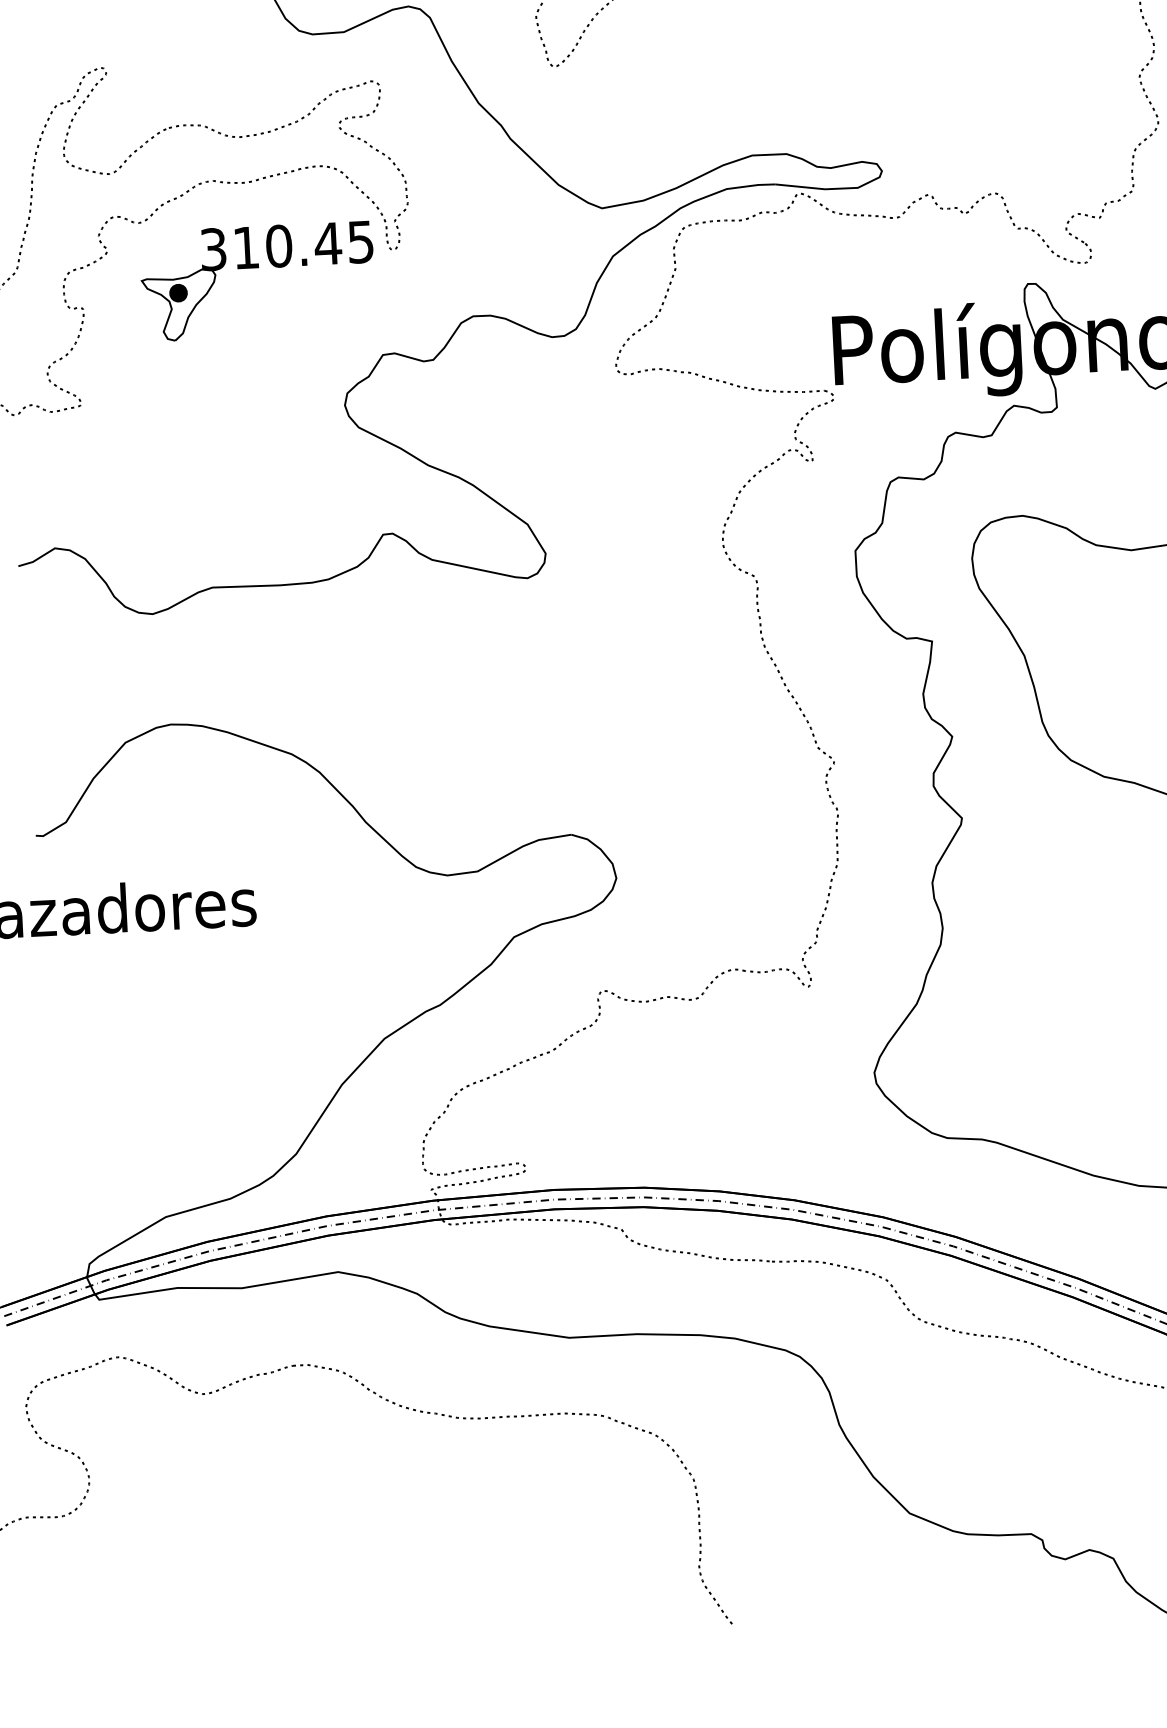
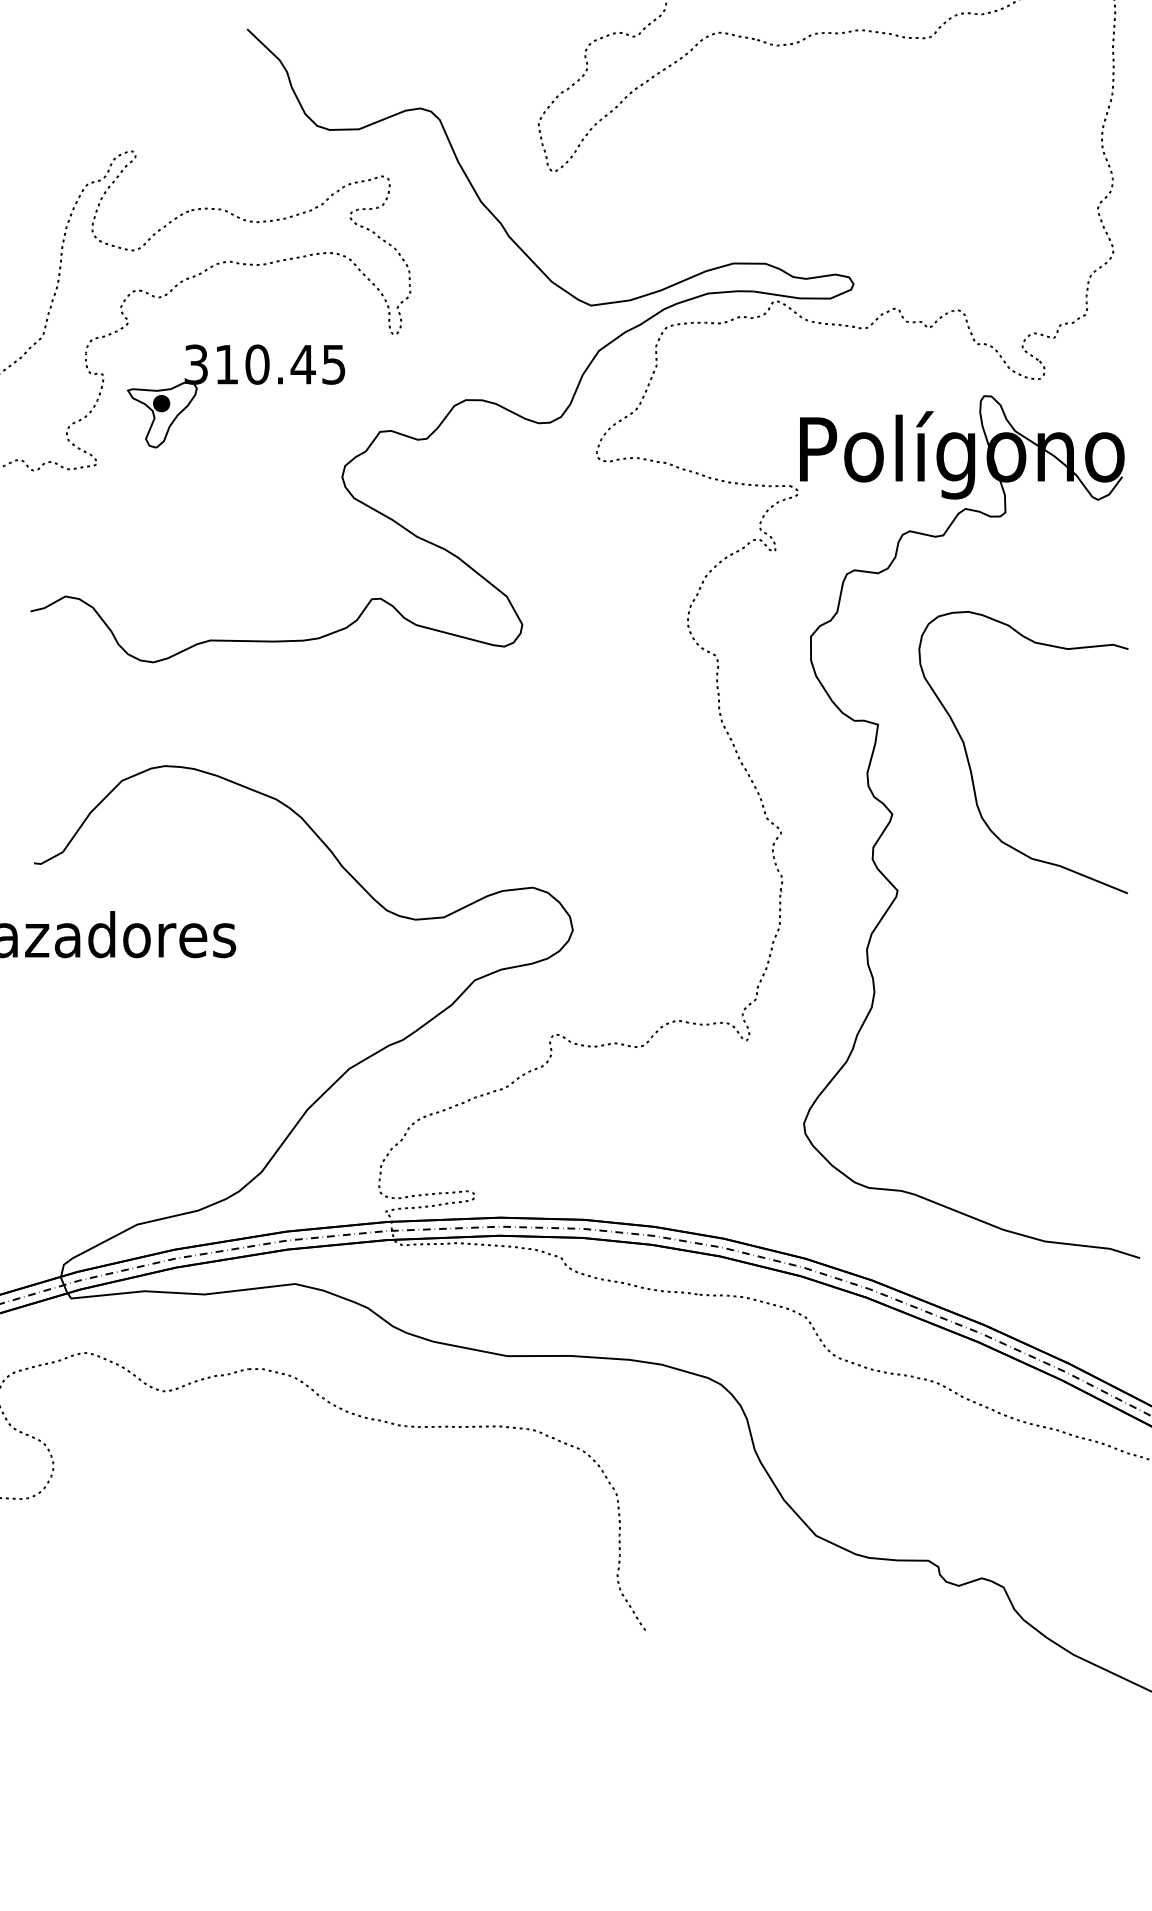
part: (256, 268) -> (235, 384), moved

